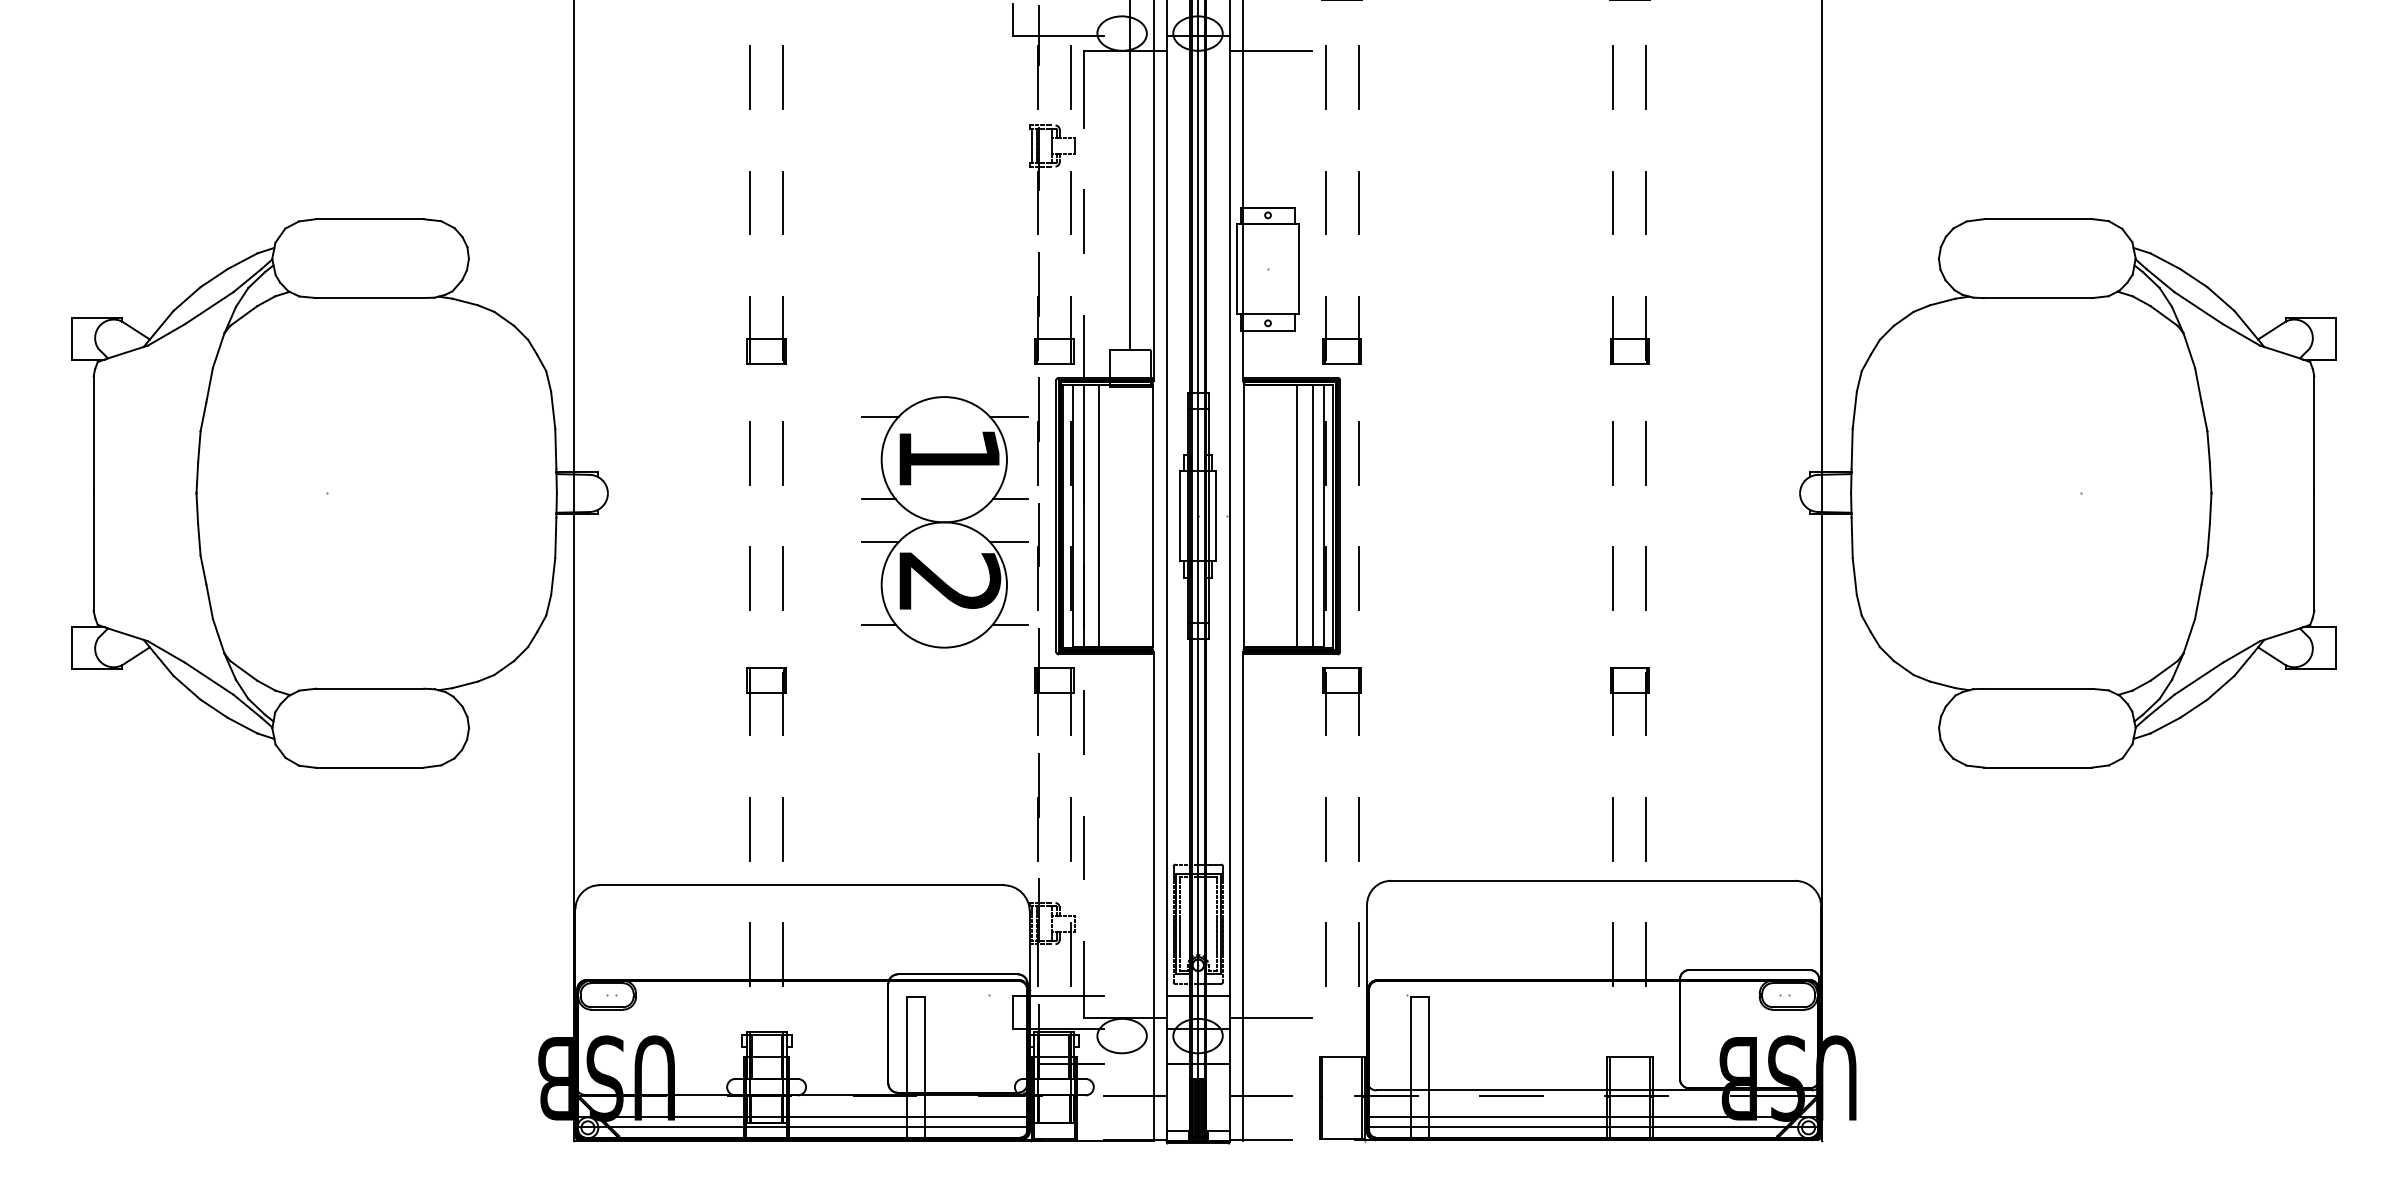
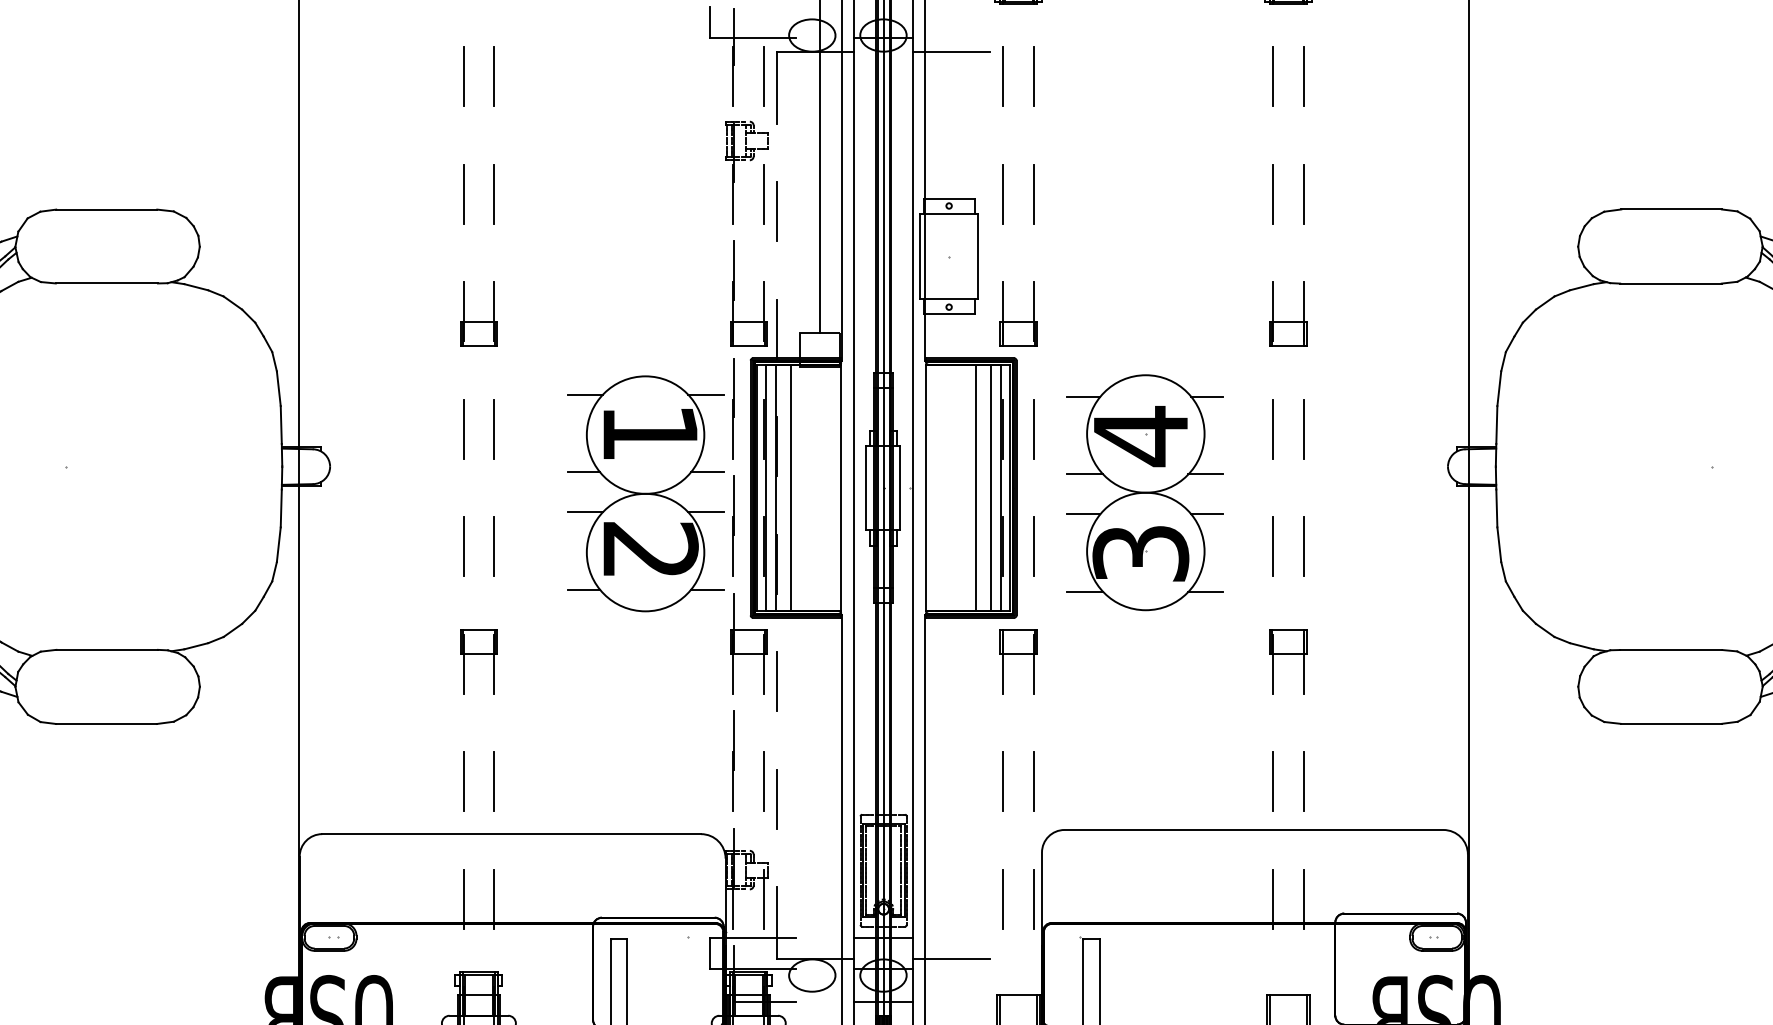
part: (1476, 521) -> (1144, 493), added

